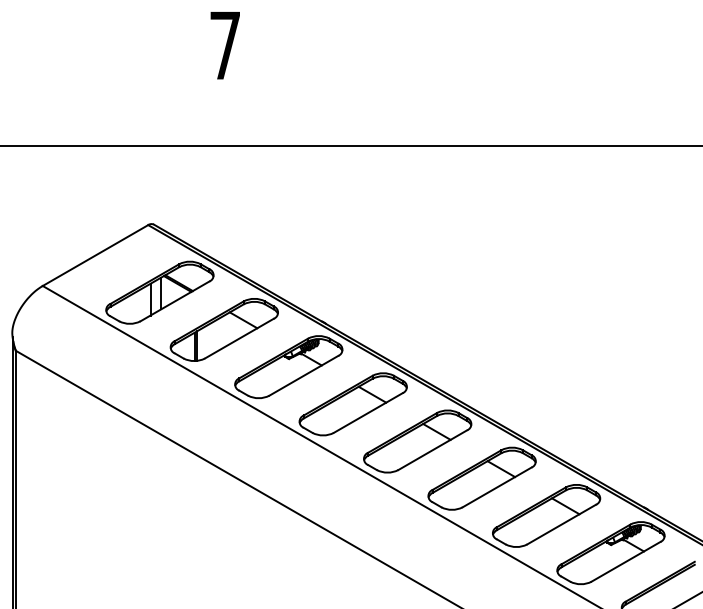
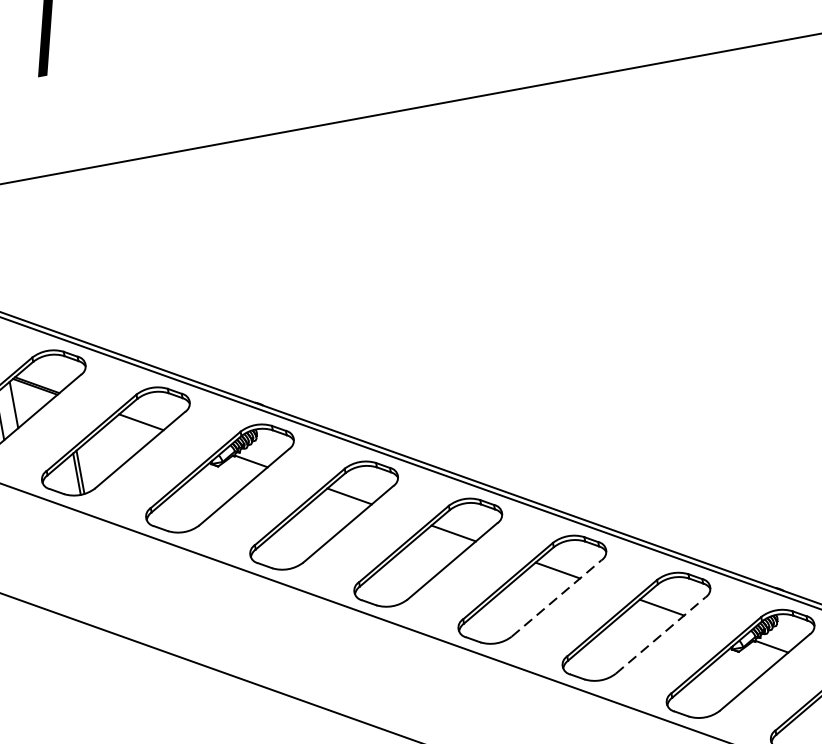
line: (497, 487) -> (557, 598), solid -> dashed
line: (561, 524) -> (660, 635), solid -> dashed

